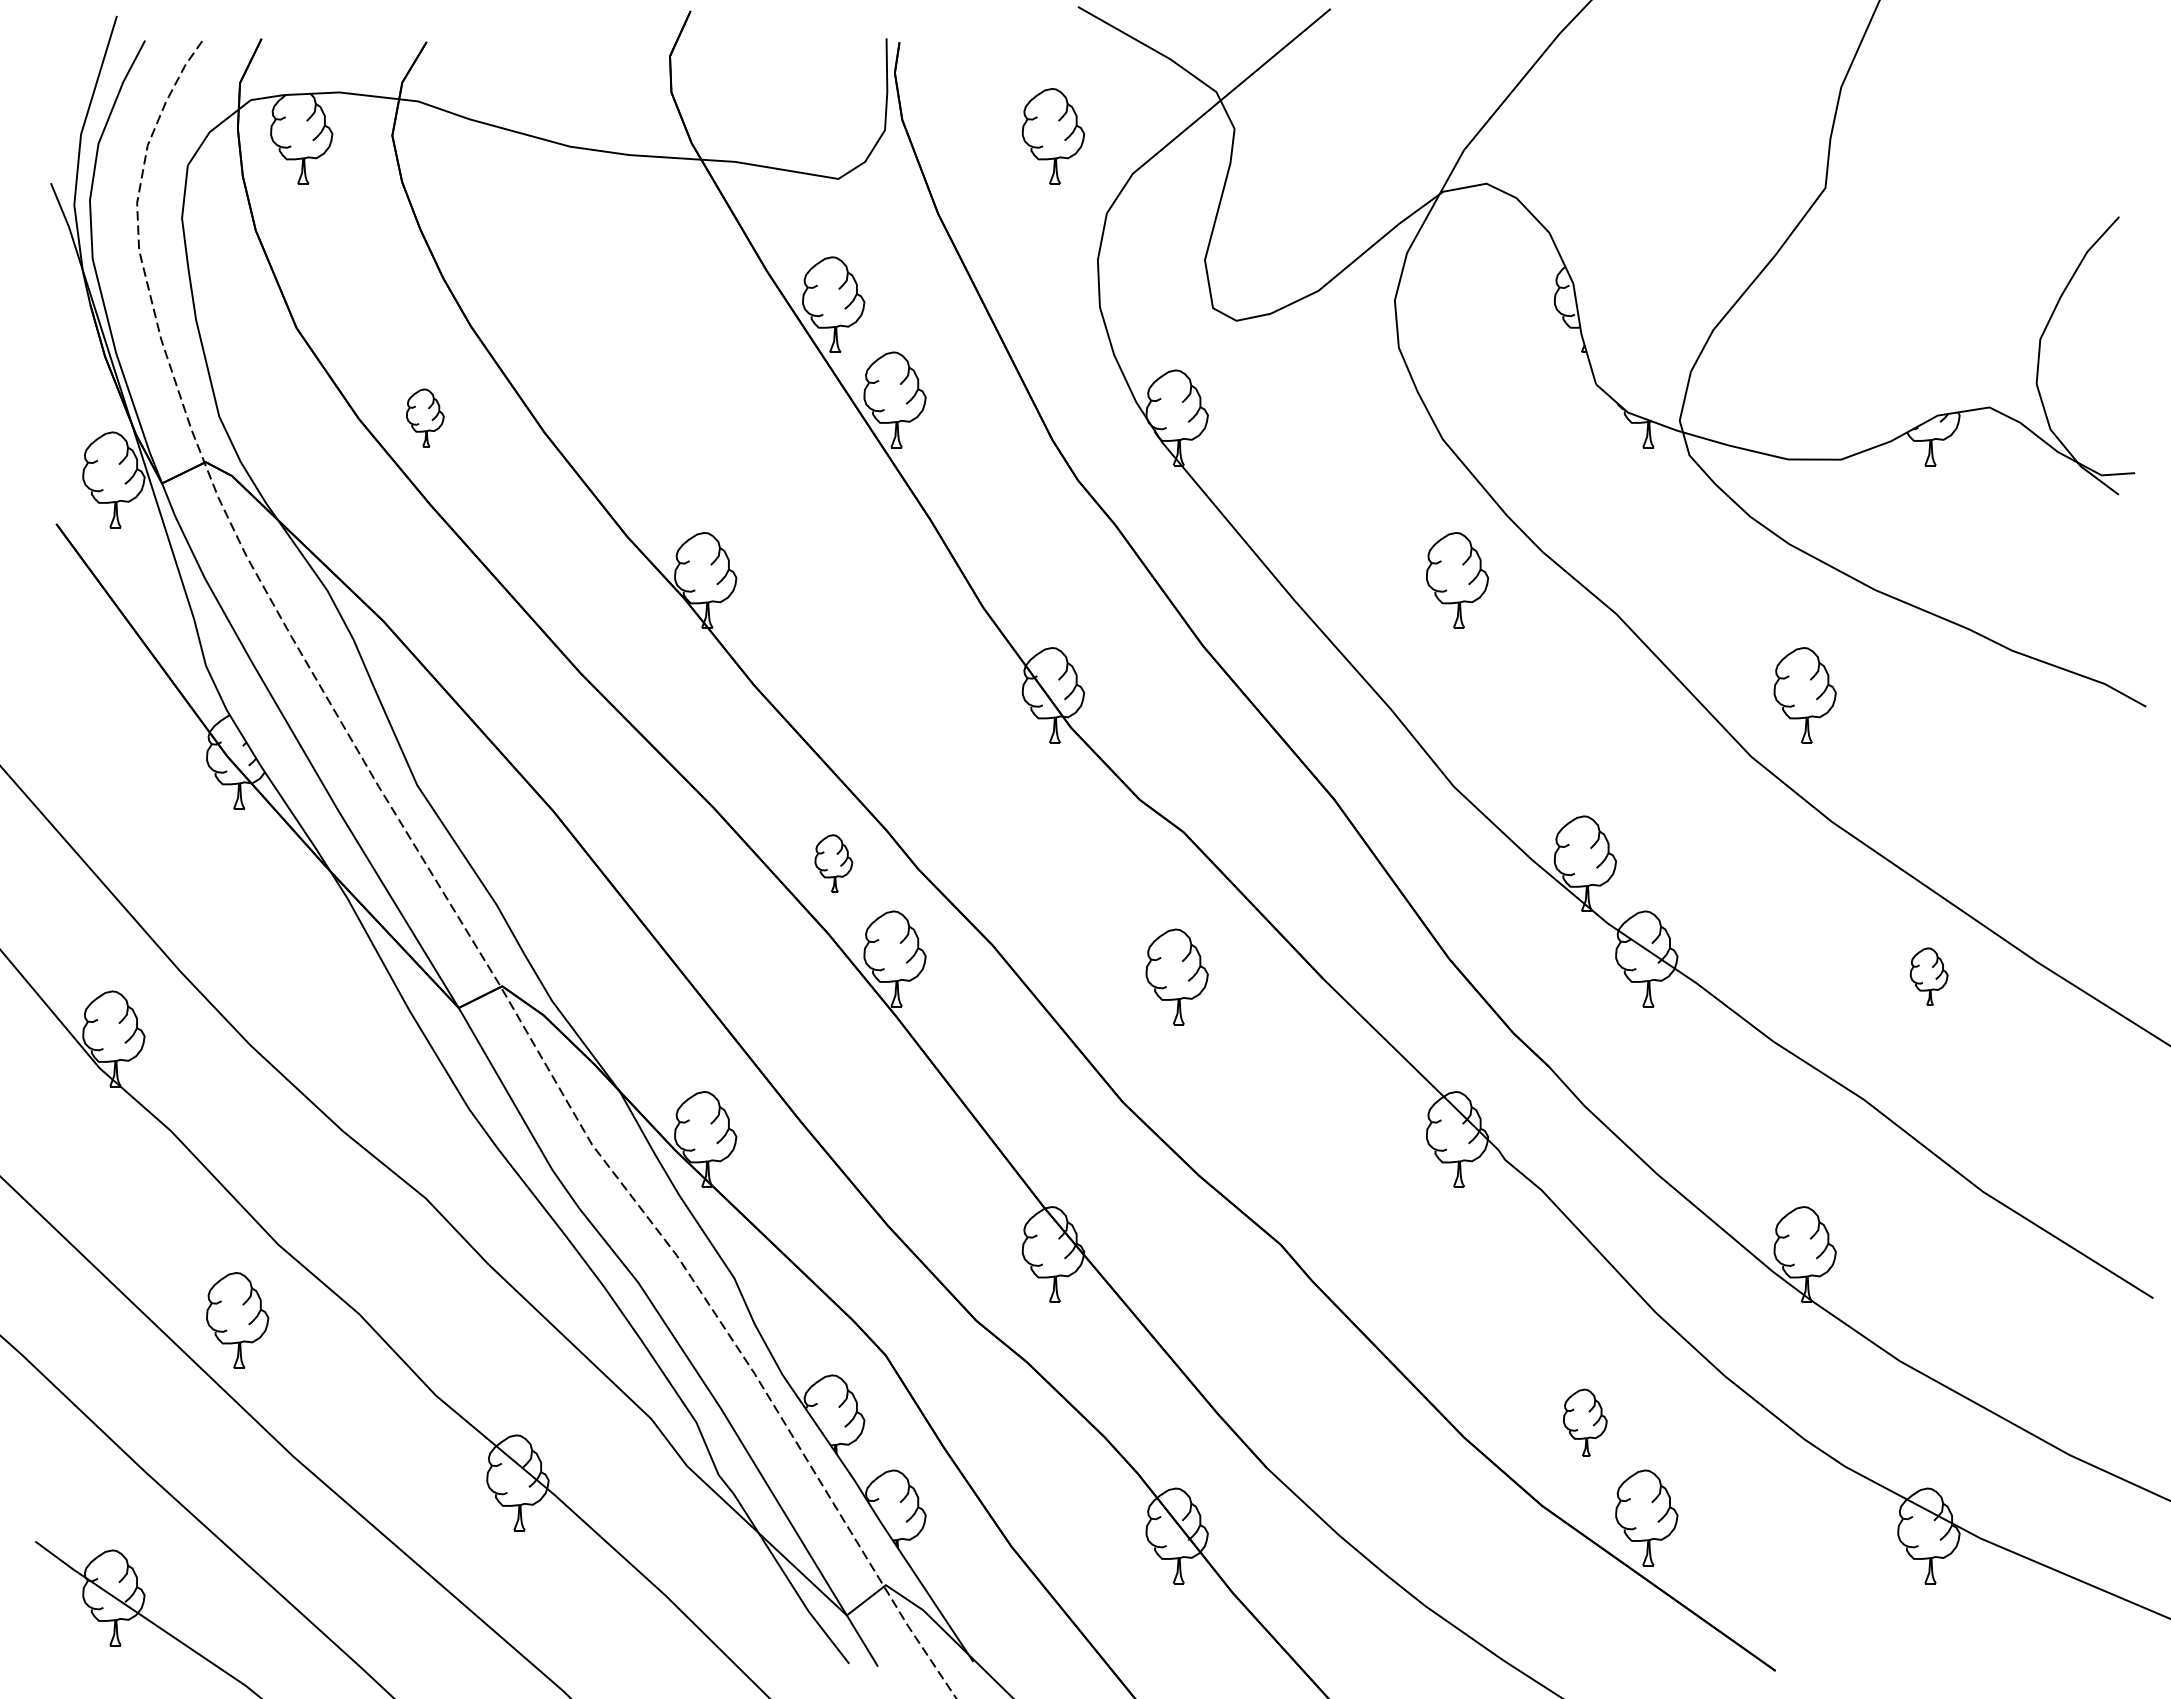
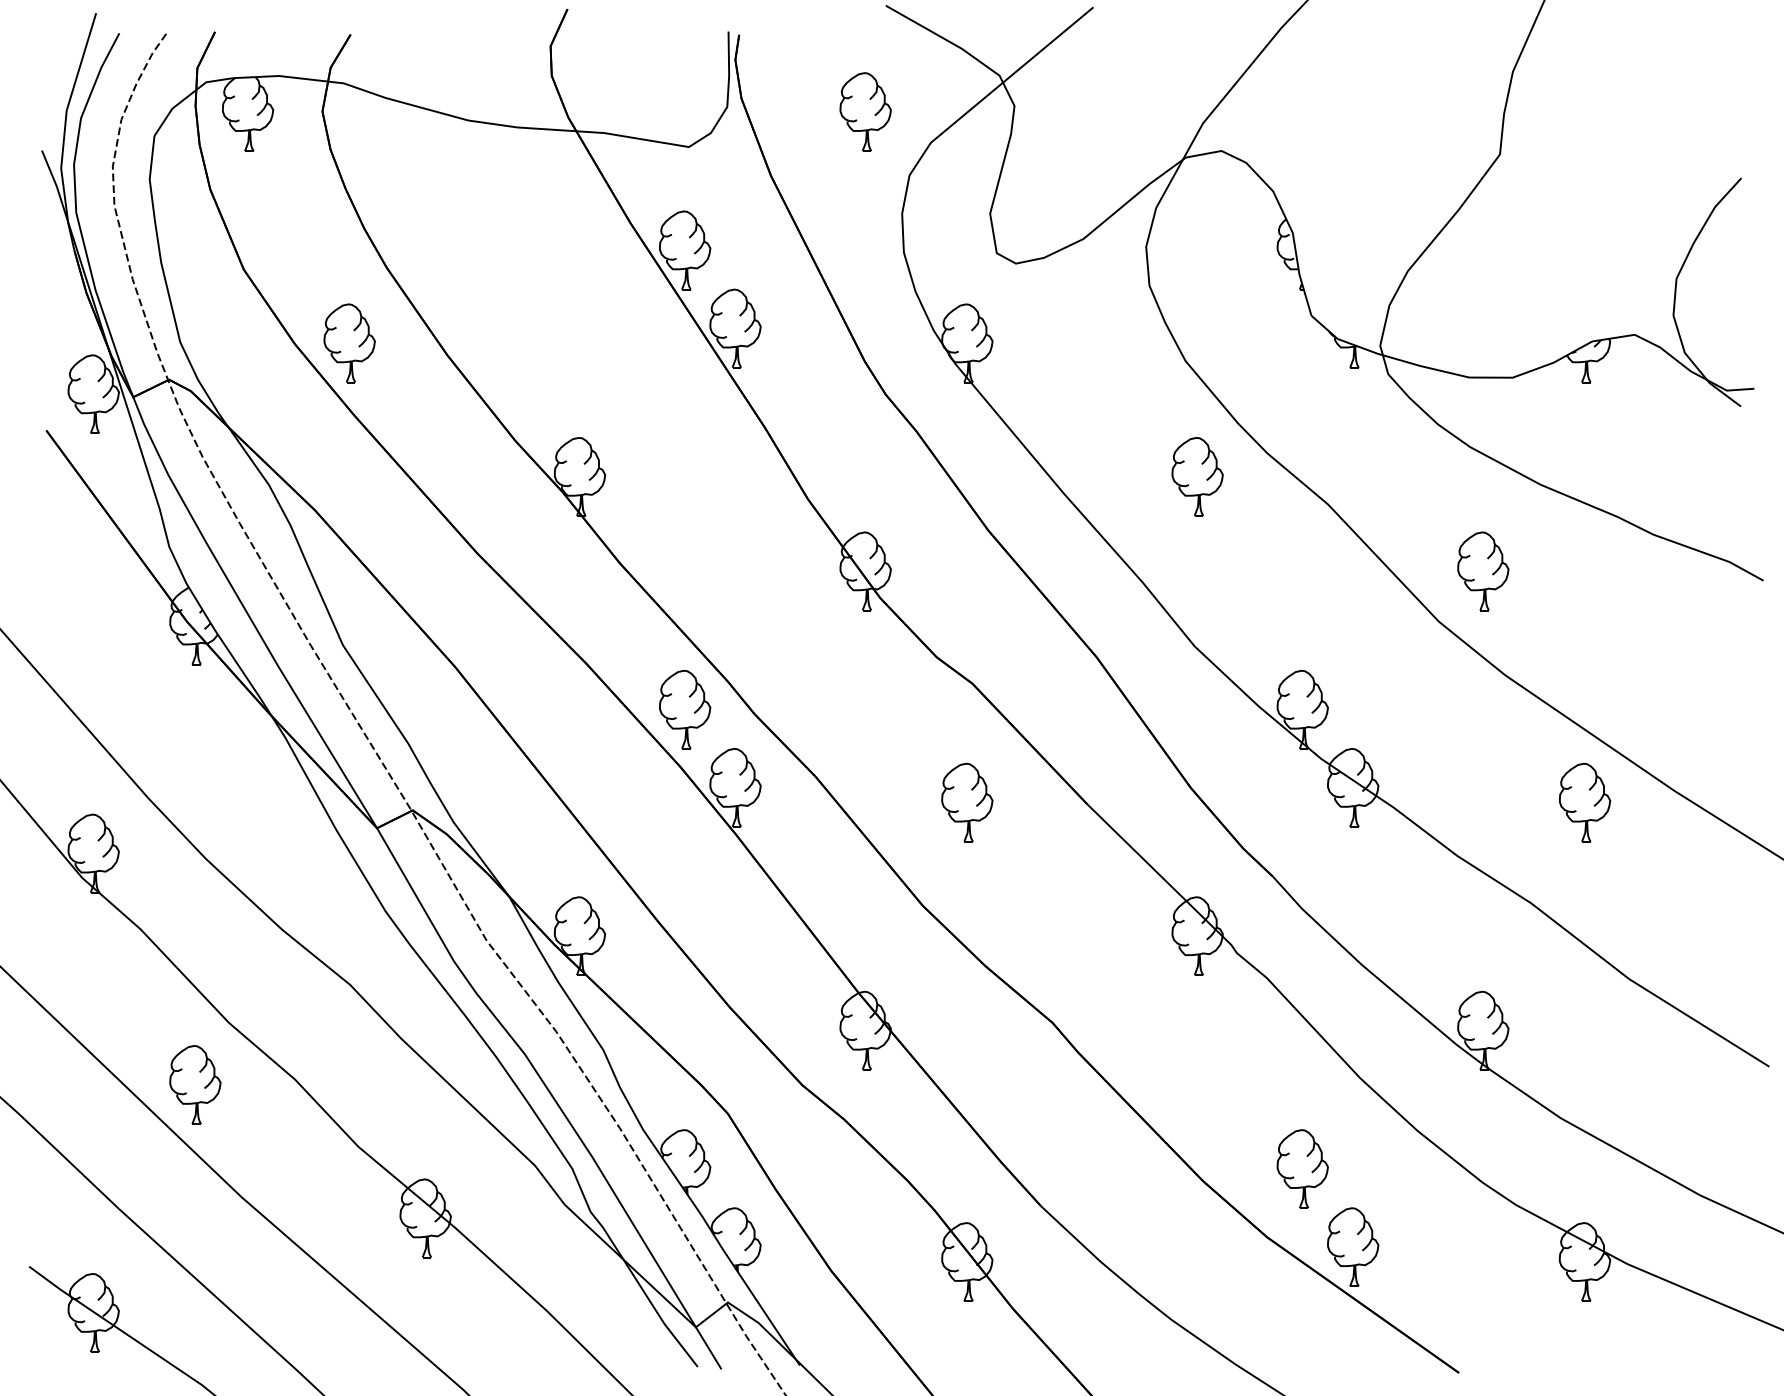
part: (425, 418) -> (349, 343), size x1.67
part: (834, 863) -> (685, 709), size x1.67
part: (1929, 976) -> (1585, 802), size x1.67
part: (1585, 1422) -> (1302, 1168), size x1.43

